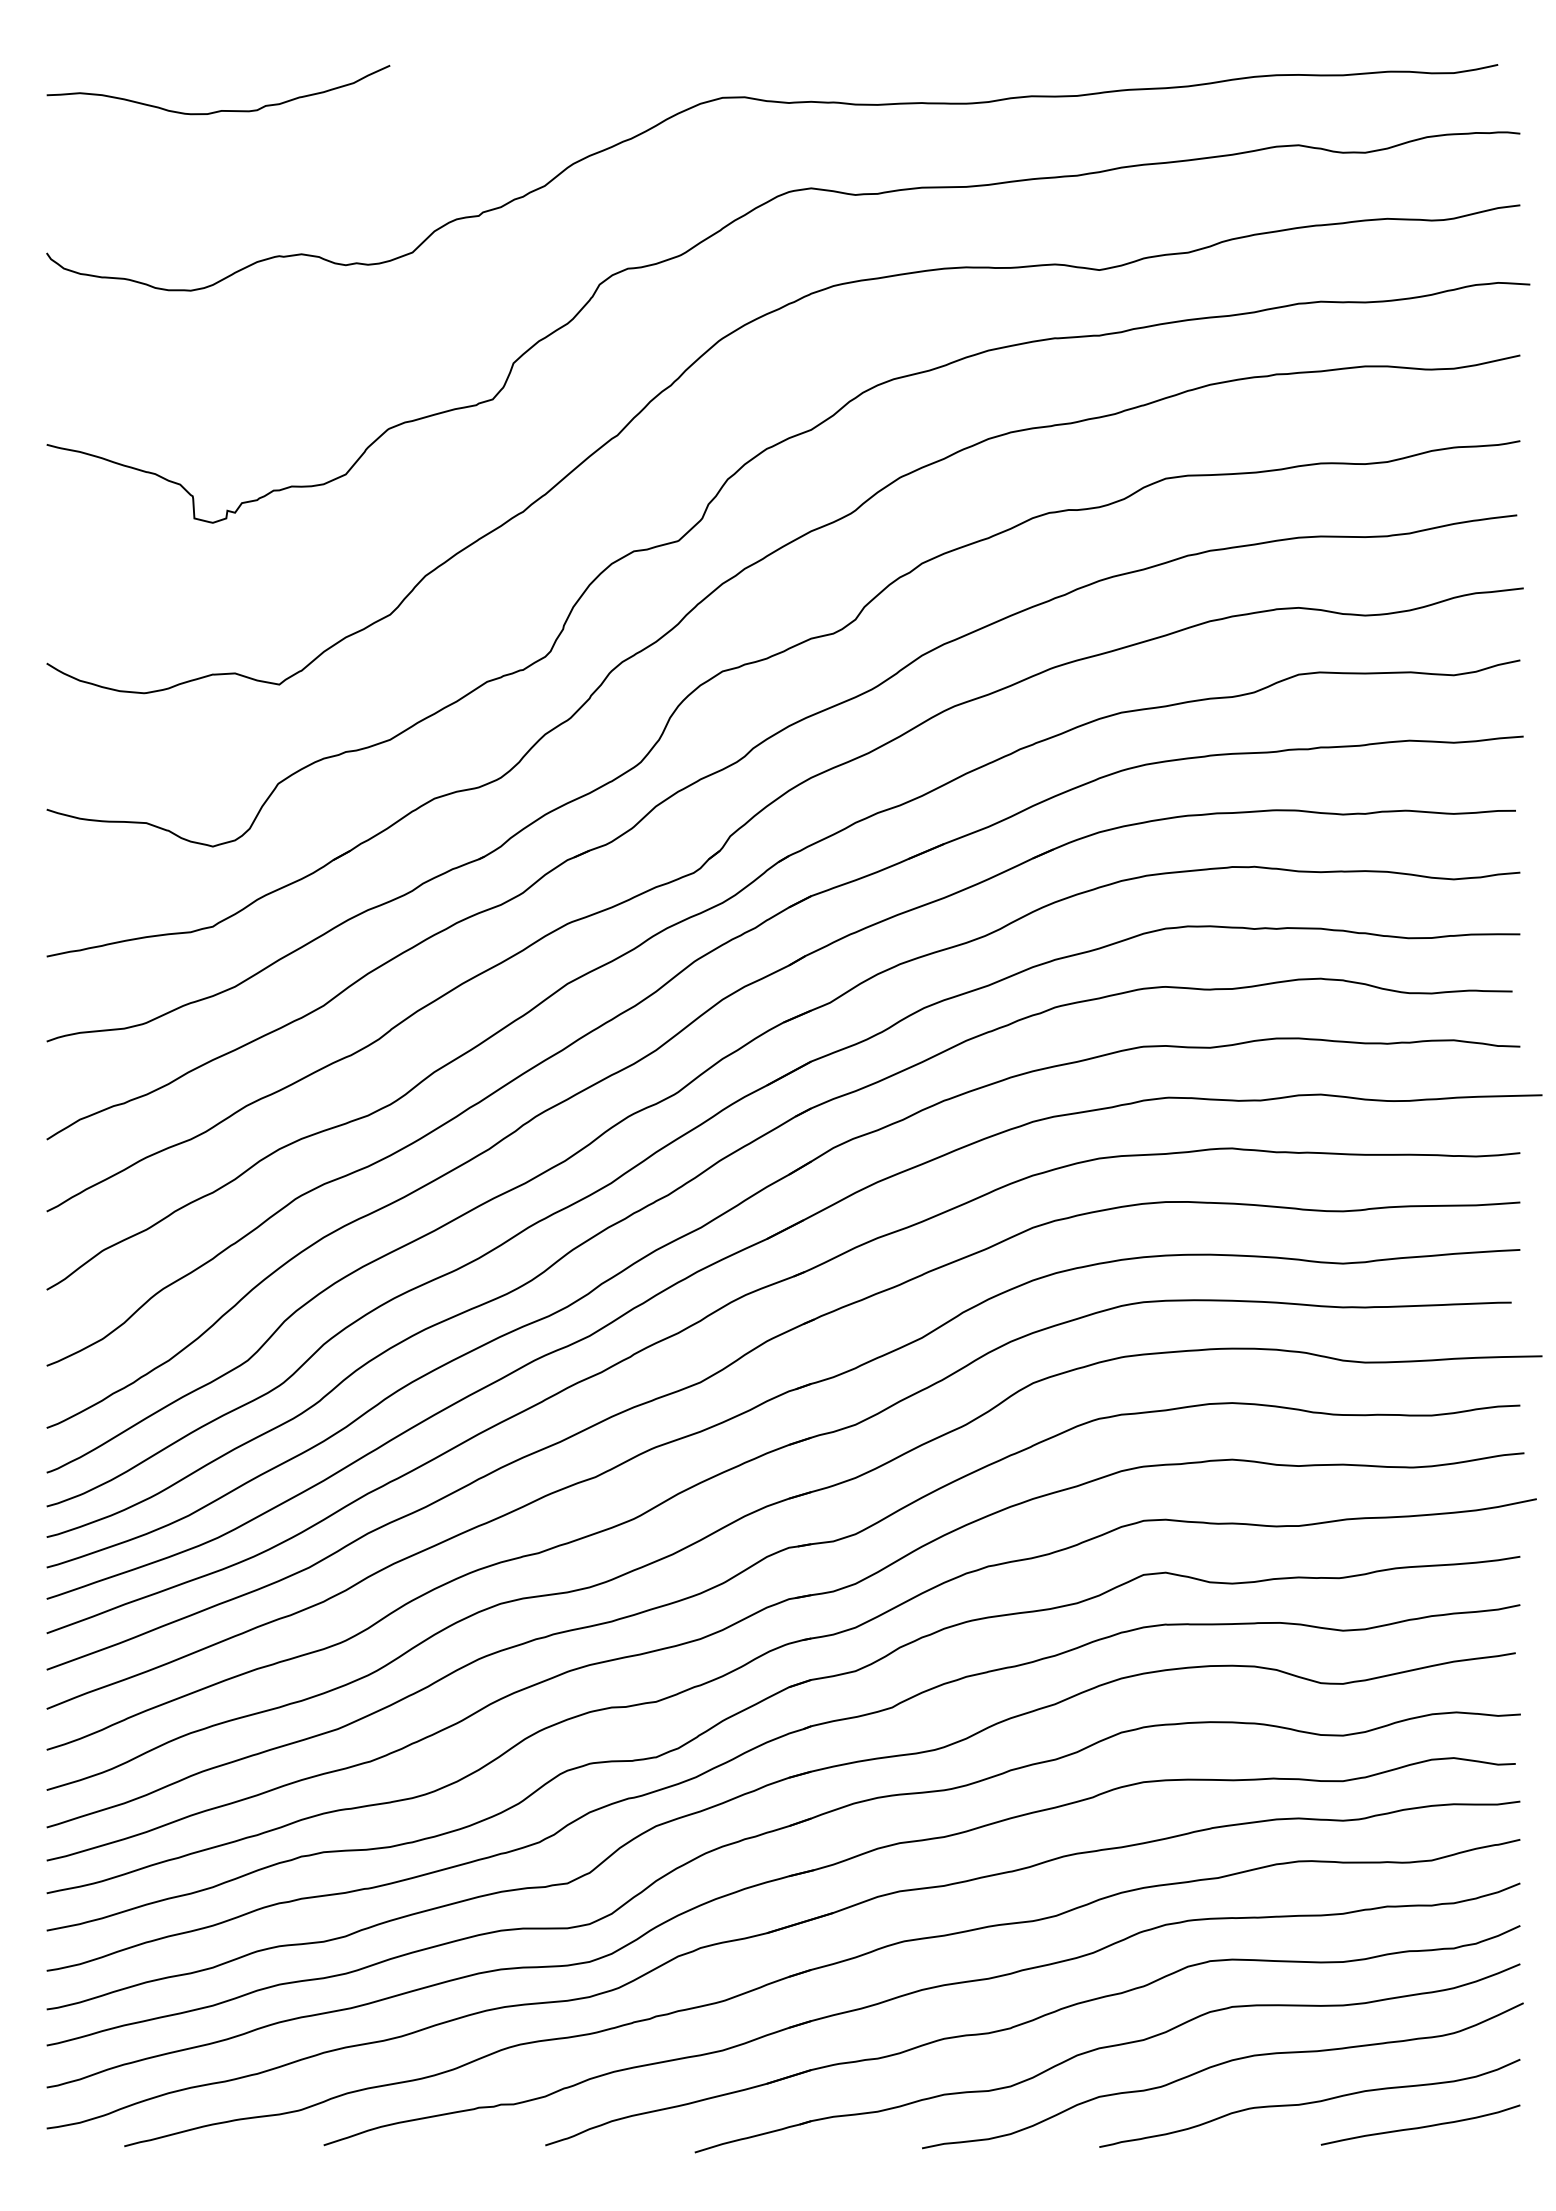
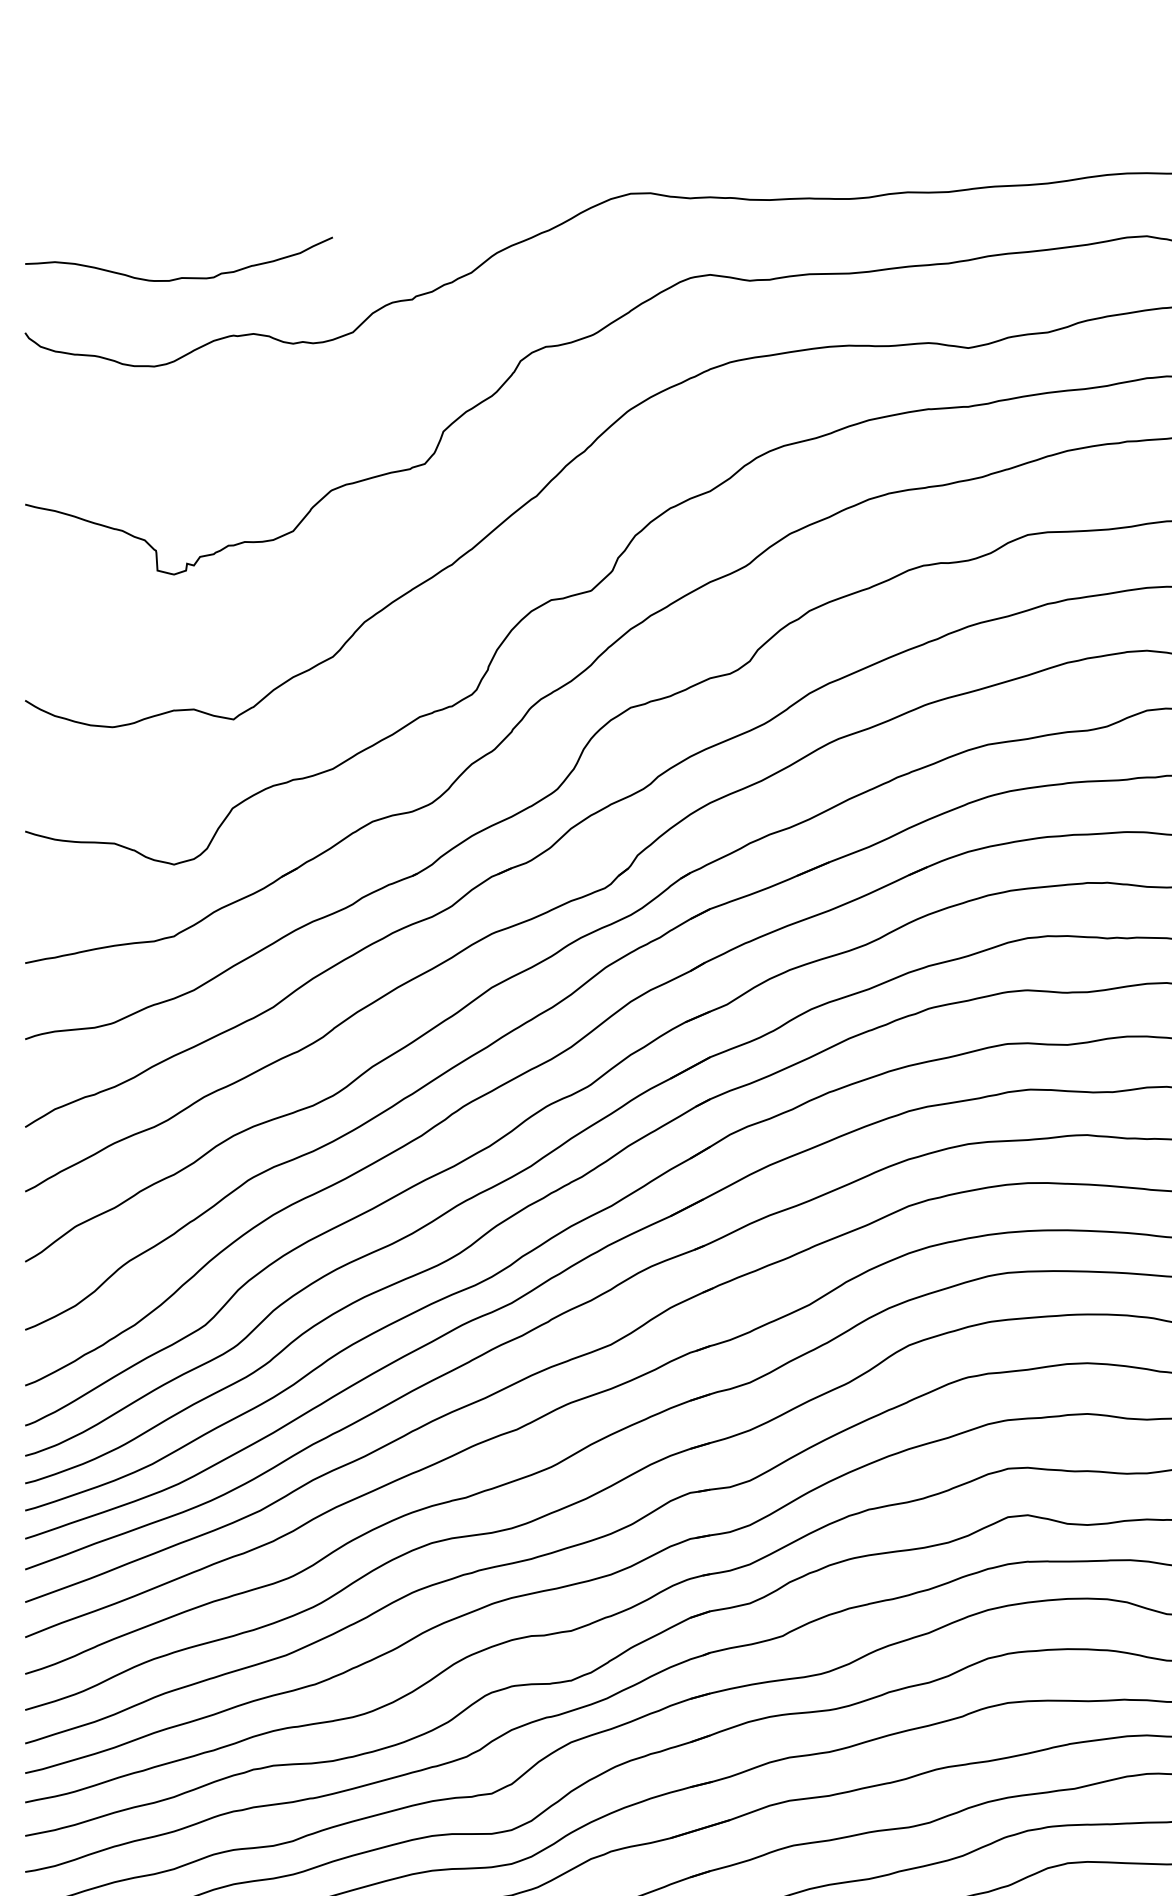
curve: (218, 110) -> (179, 277), moved

